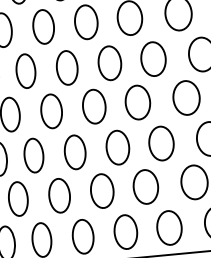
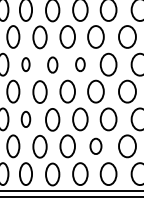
part: (110, 62) -> (80, 64), size x0.6
part: (66, 66) -> (52, 64), size x0.7
part: (25, 70) -> (25, 64), size x0.6
part: (33, 155) -> (25, 119), size x0.7
part: (145, 187) -> (95, 146), size x0.7

